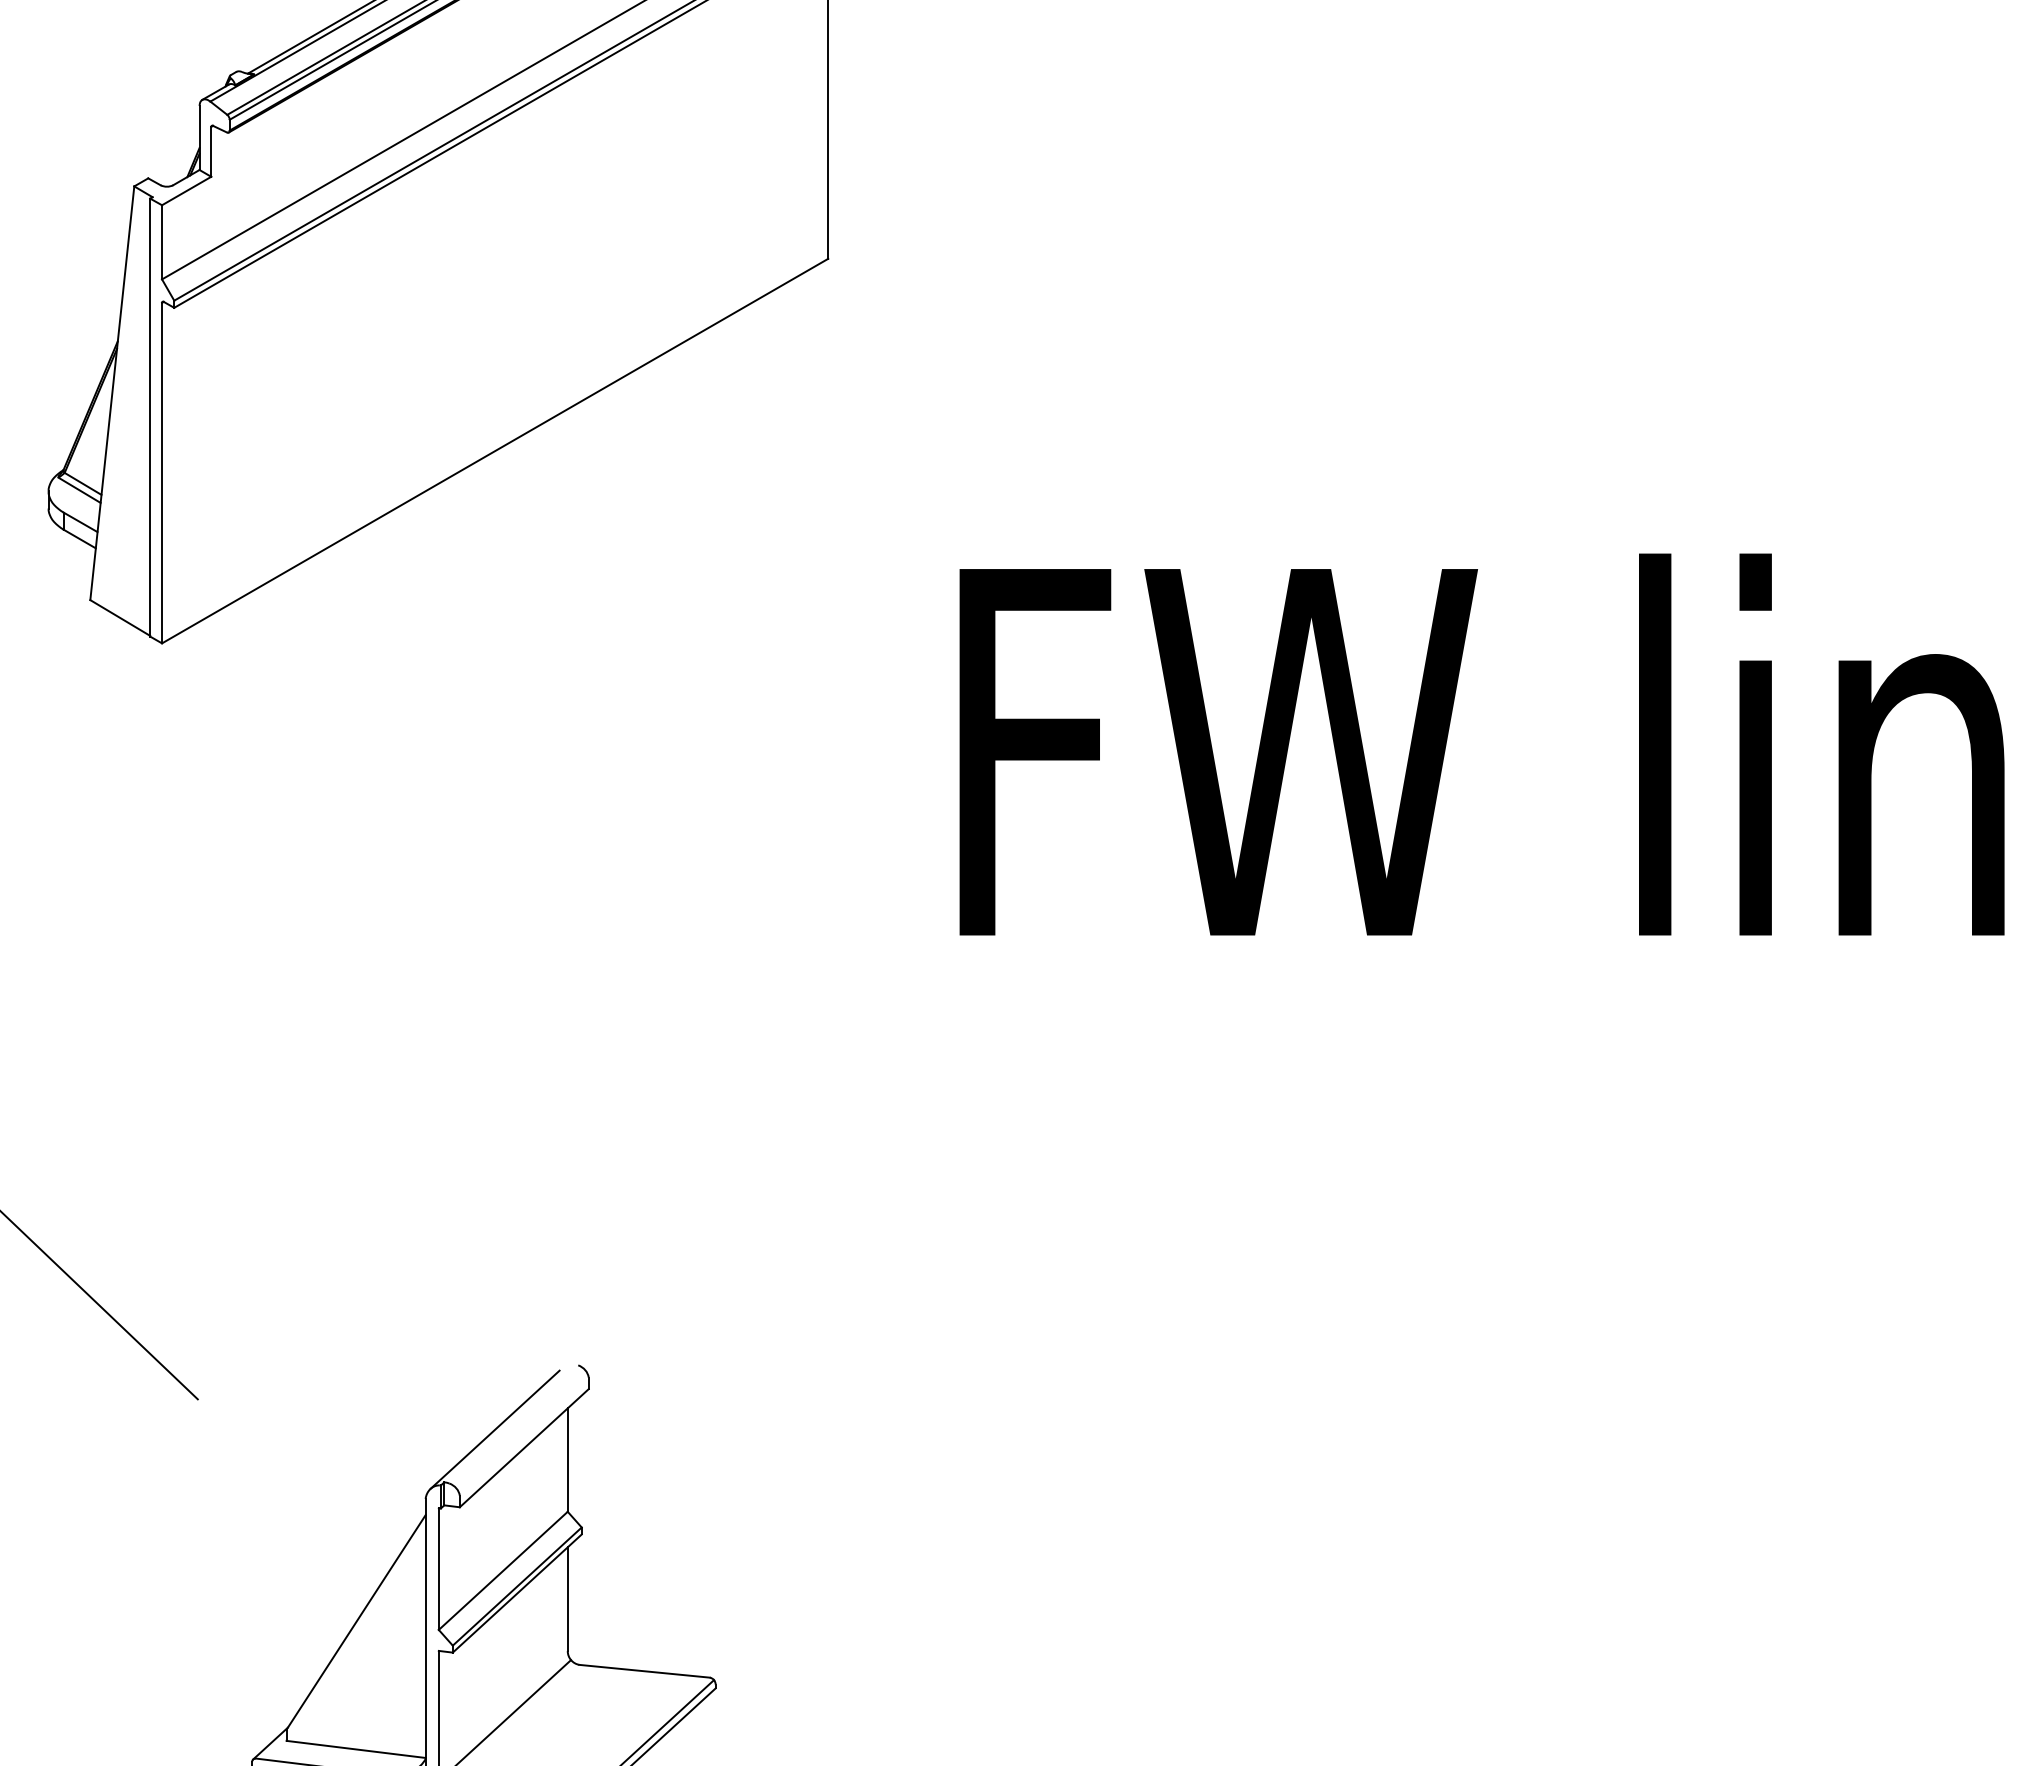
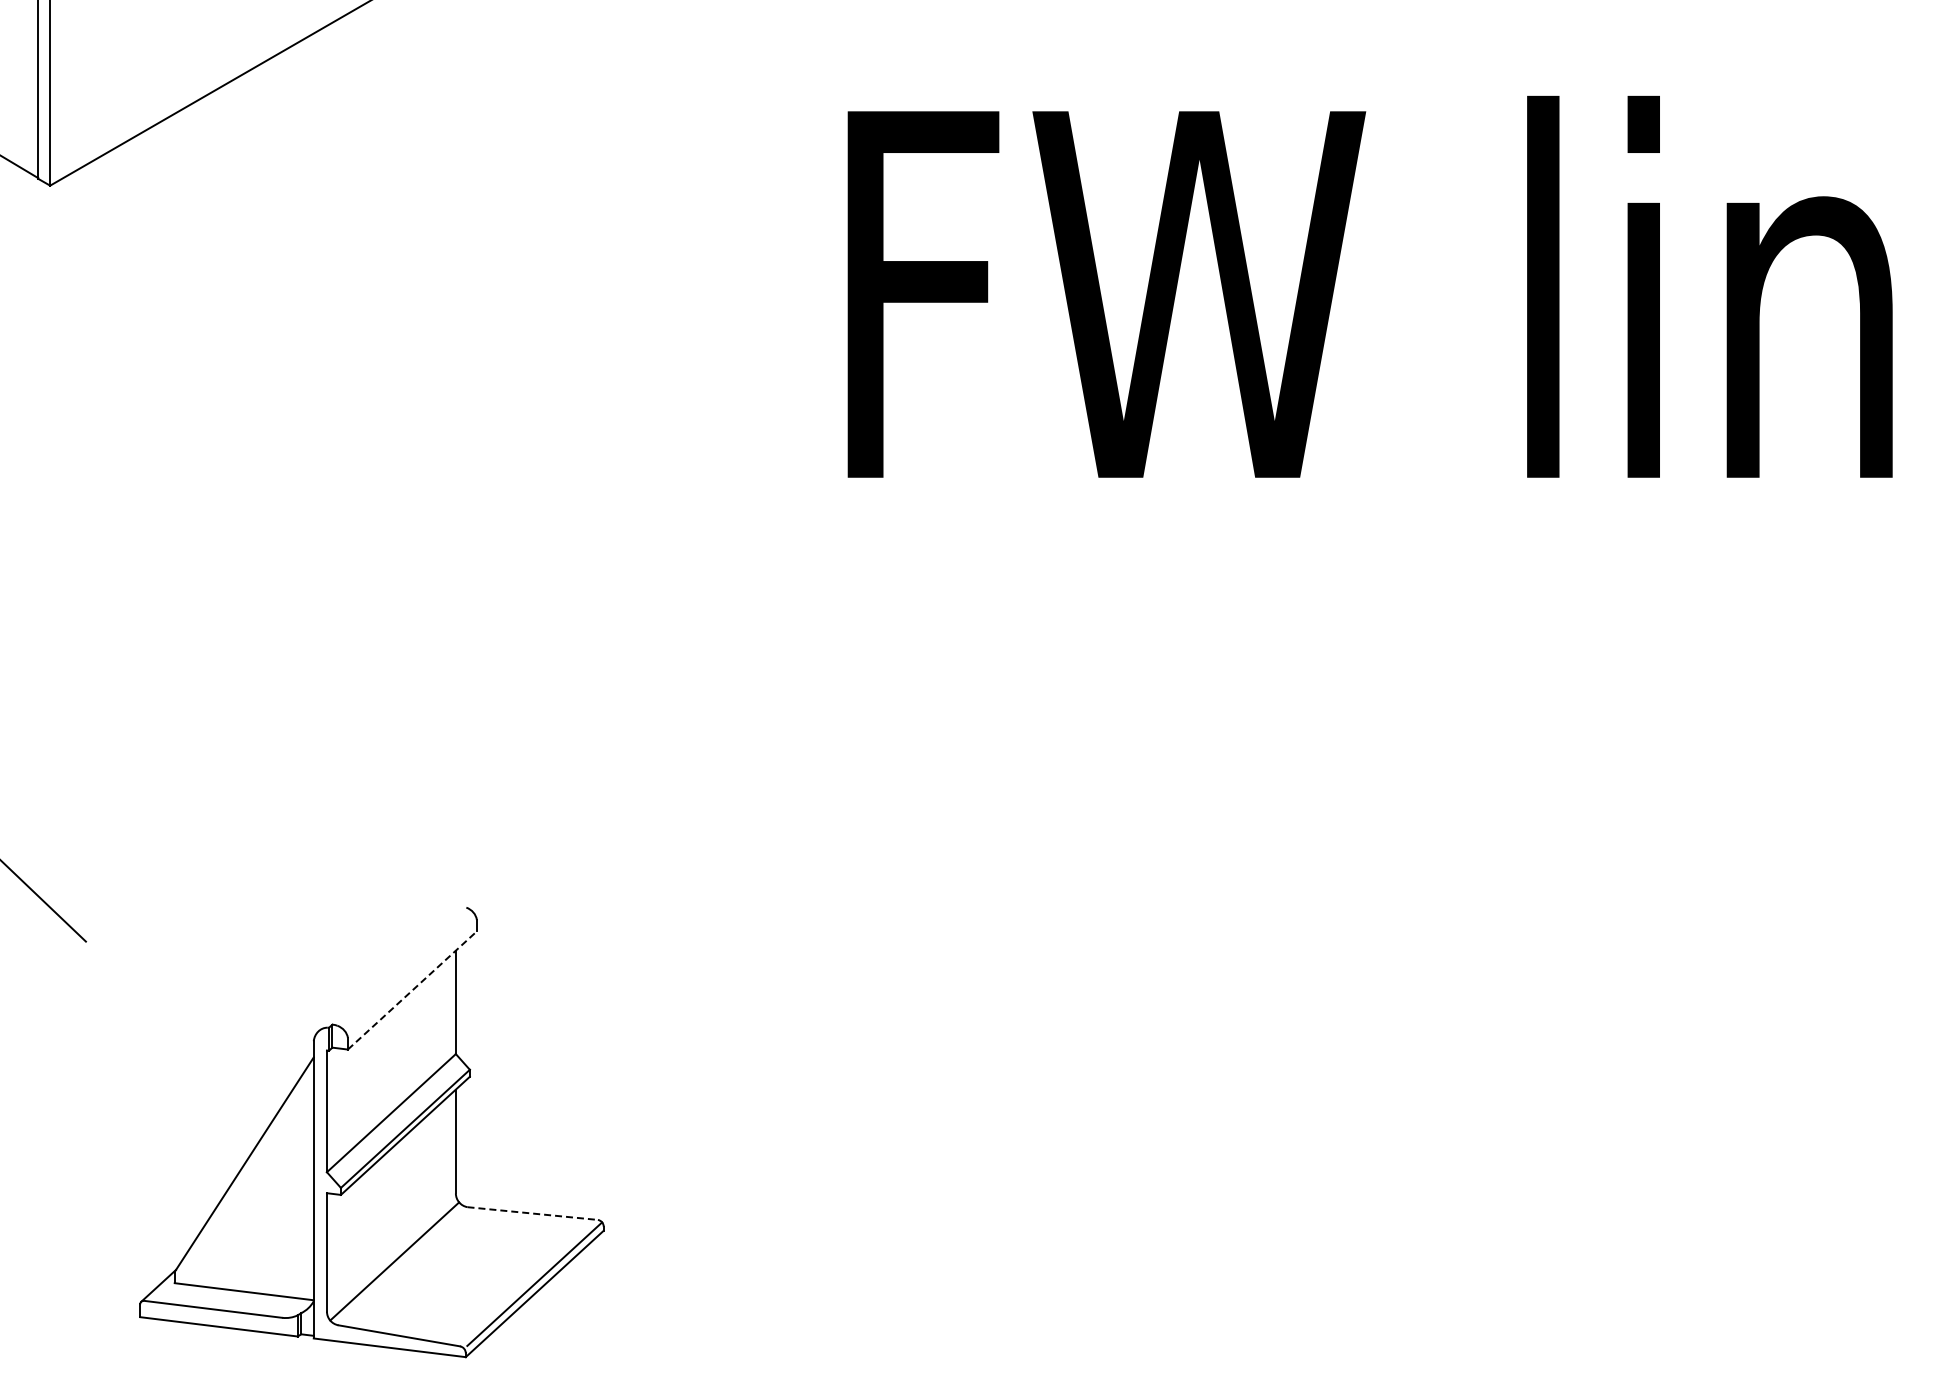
line: (494, 1429) -> (382, 971), removed
line: (524, 1447) -> (412, 989), solid -> dashed
line: (644, 1671) -> (532, 1213), solid -> dashed

